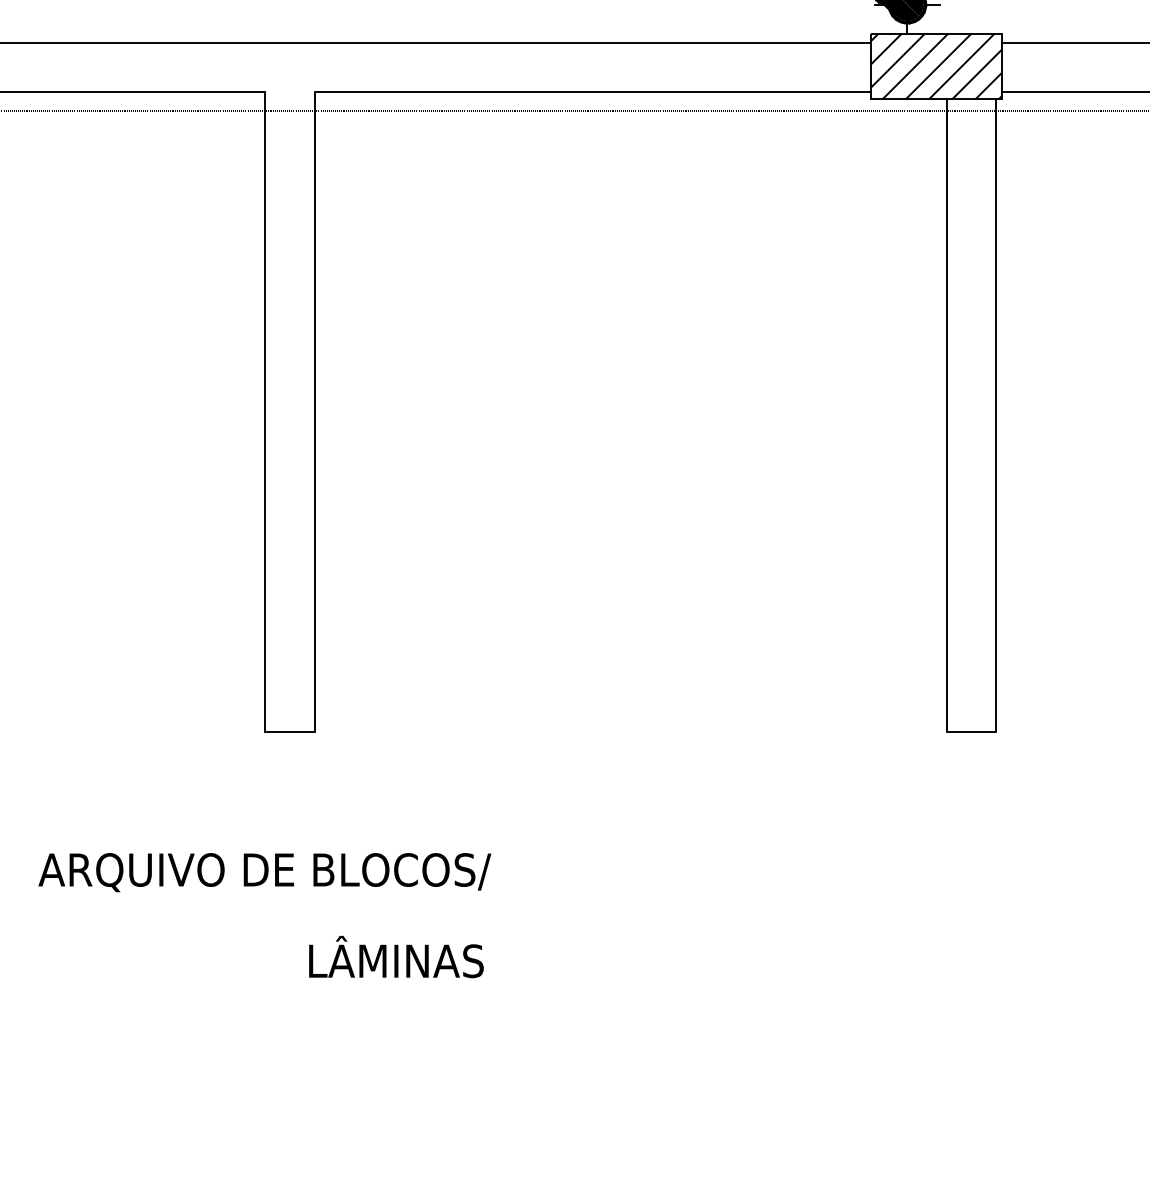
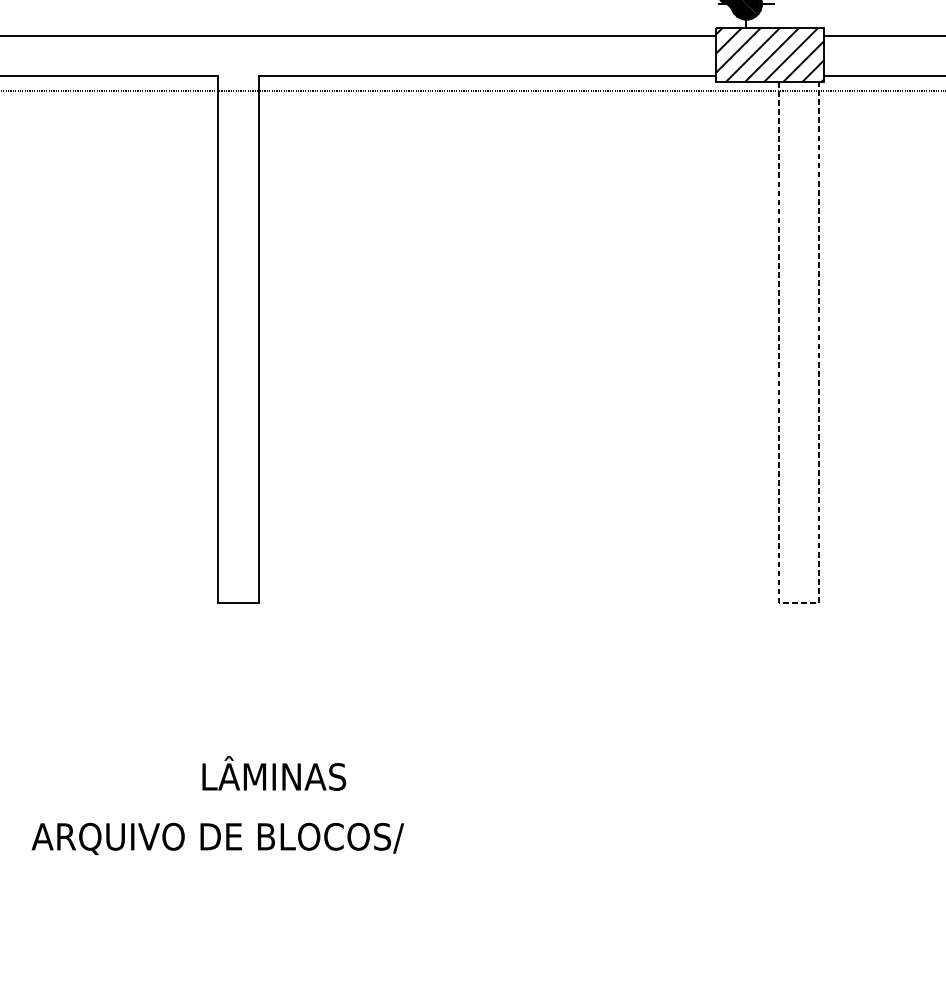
line: (971, 732) -> (799, 602), solid -> dashed
text: (264, 872) -> (217, 838), moved
text: (396, 956) -> (274, 773), moved

